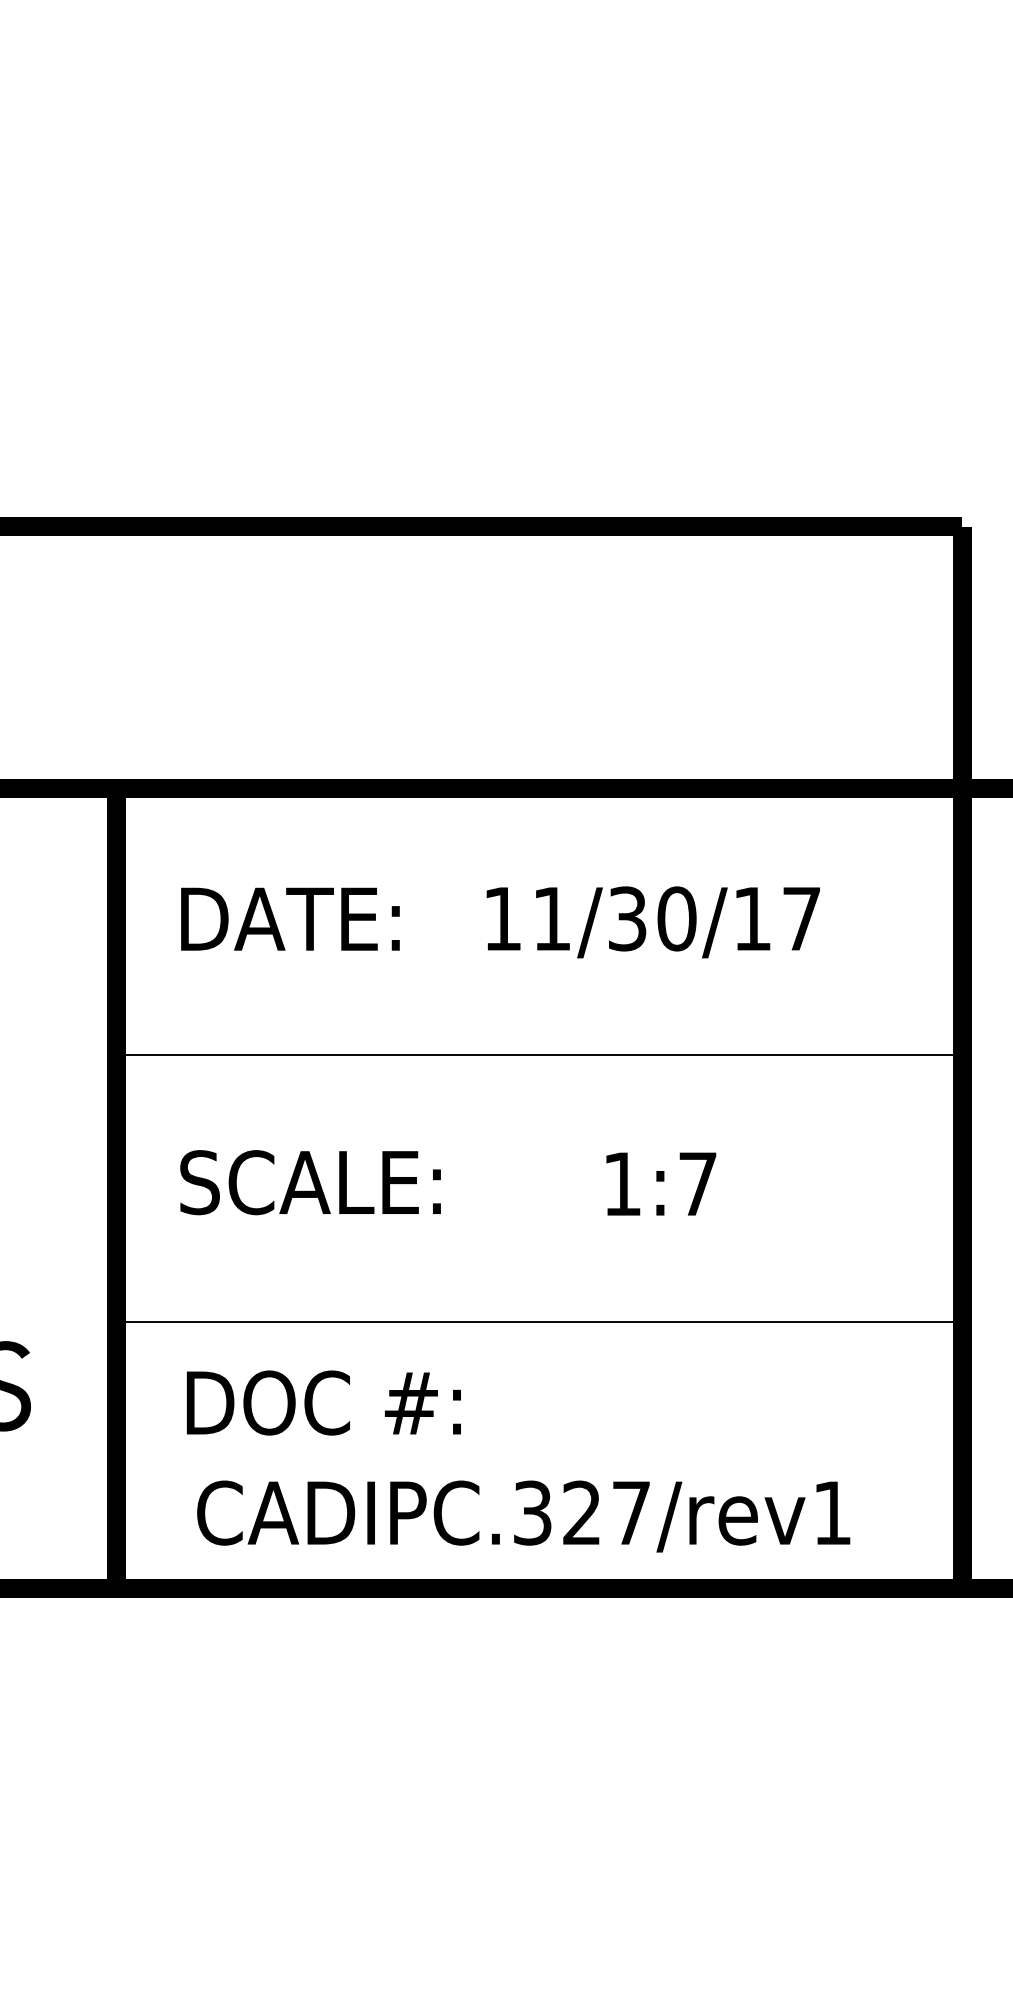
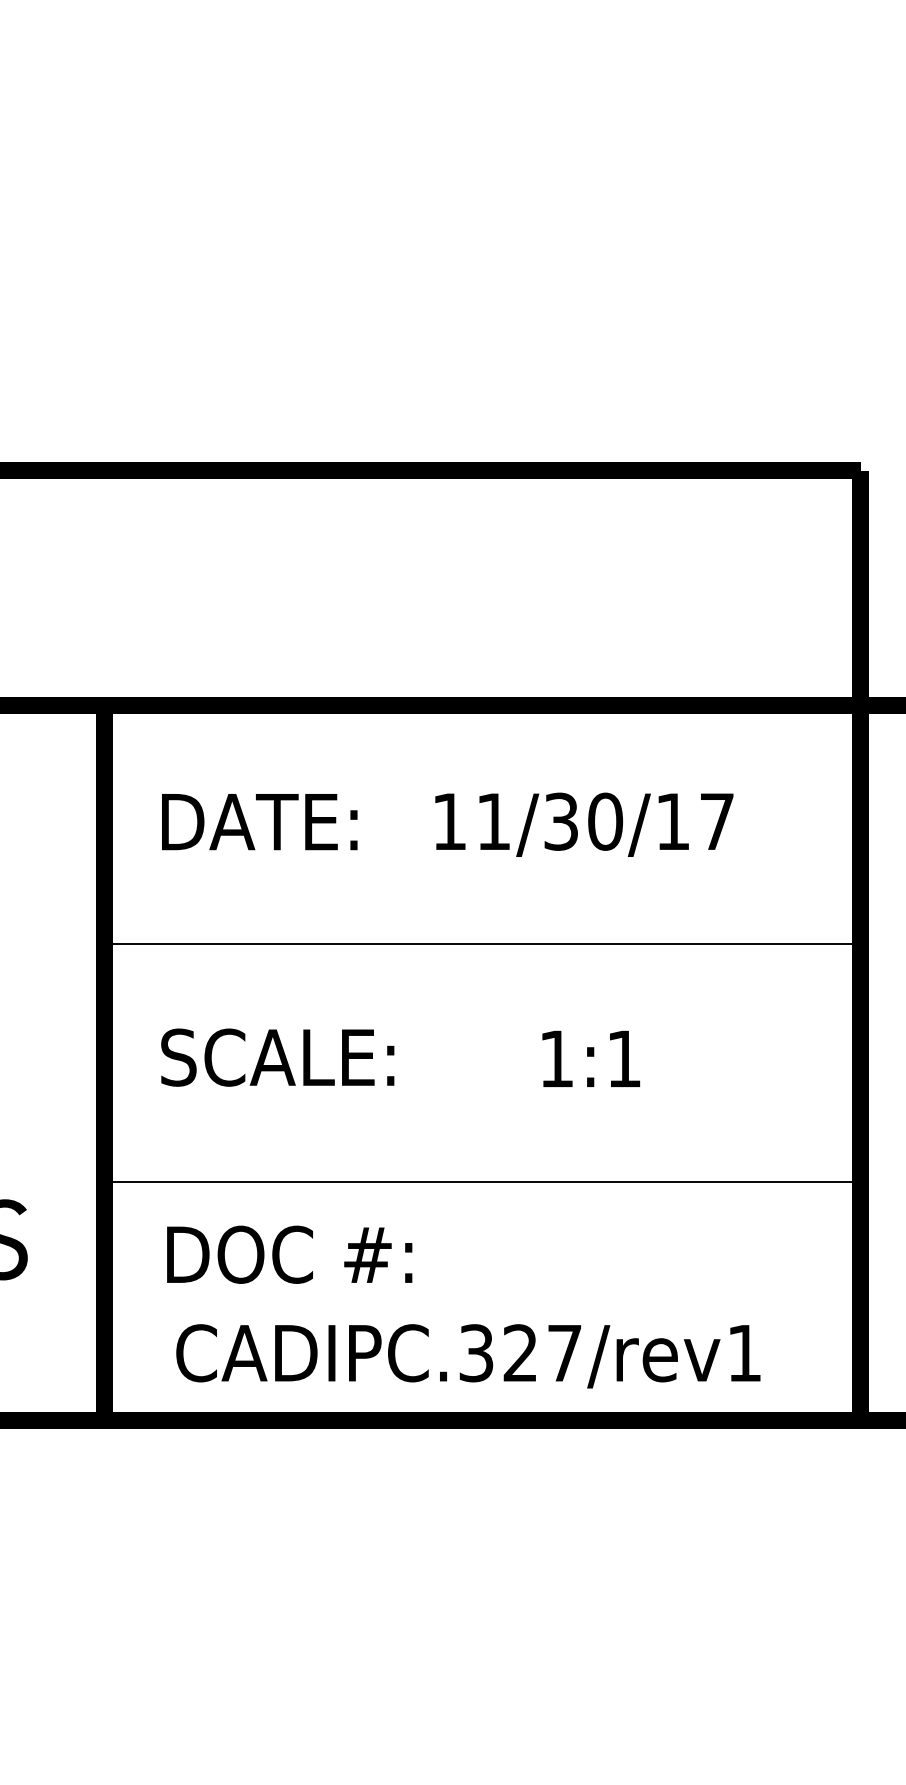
text: (697, 1183) -> (623, 1058), 1:7 -> 1:1

